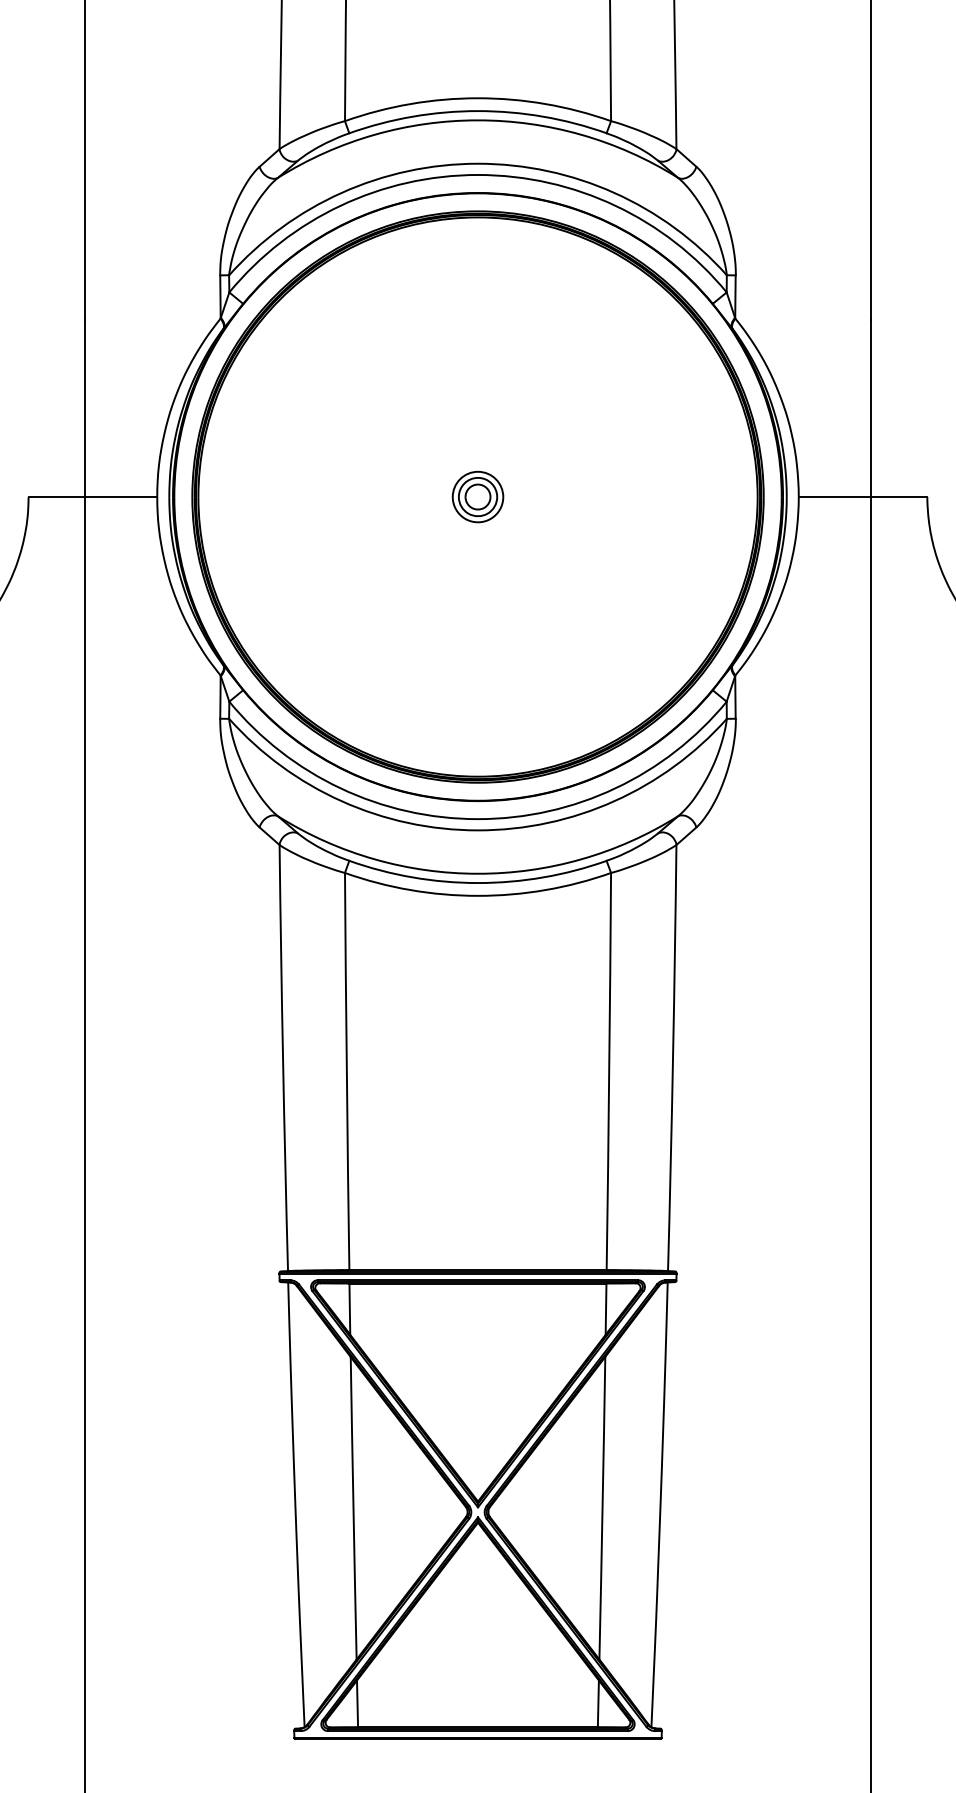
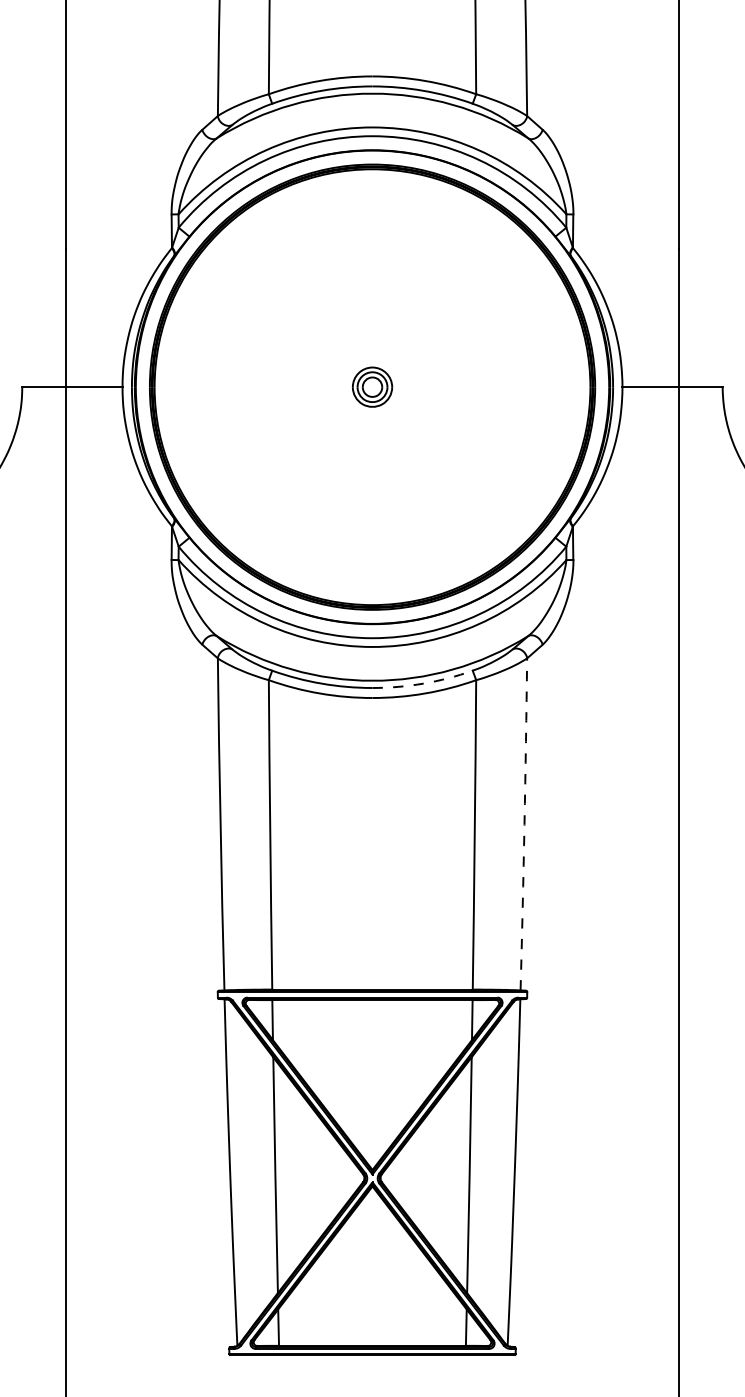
arc: (543, 877) -> (423, 683), solid -> dashed
arc: (673, 1058) -> (524, 824), solid -> dashed

